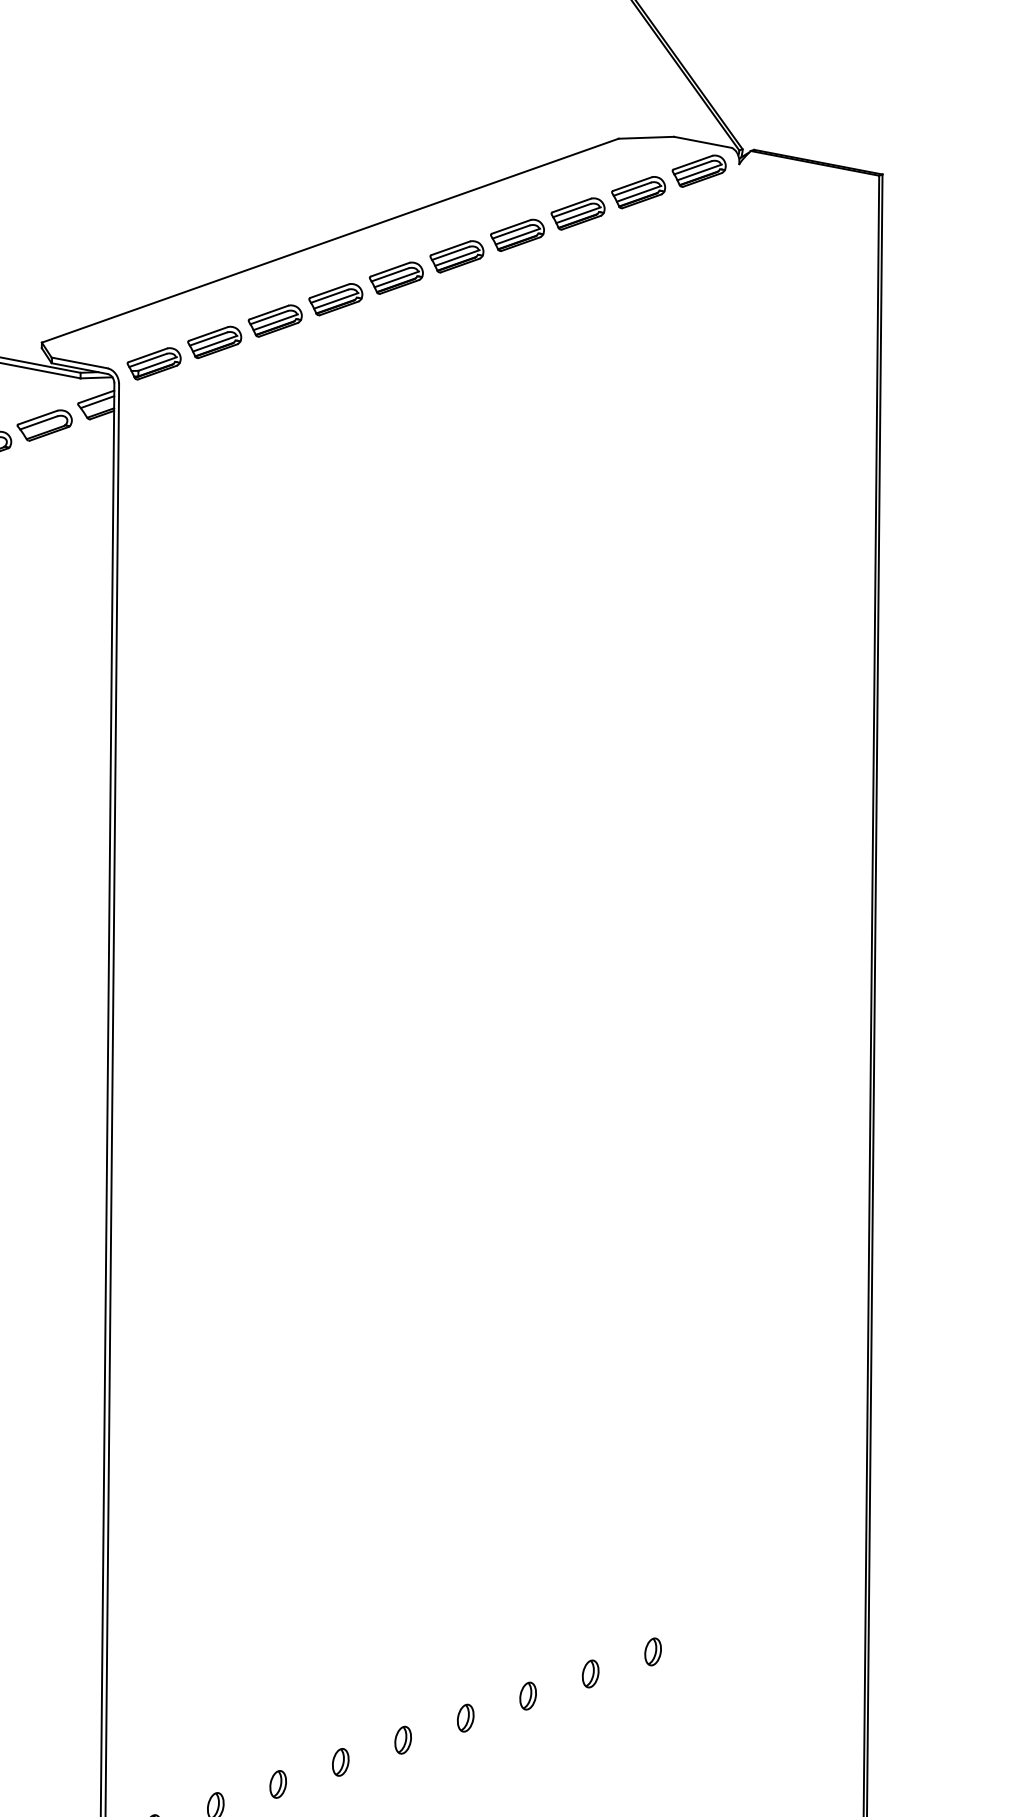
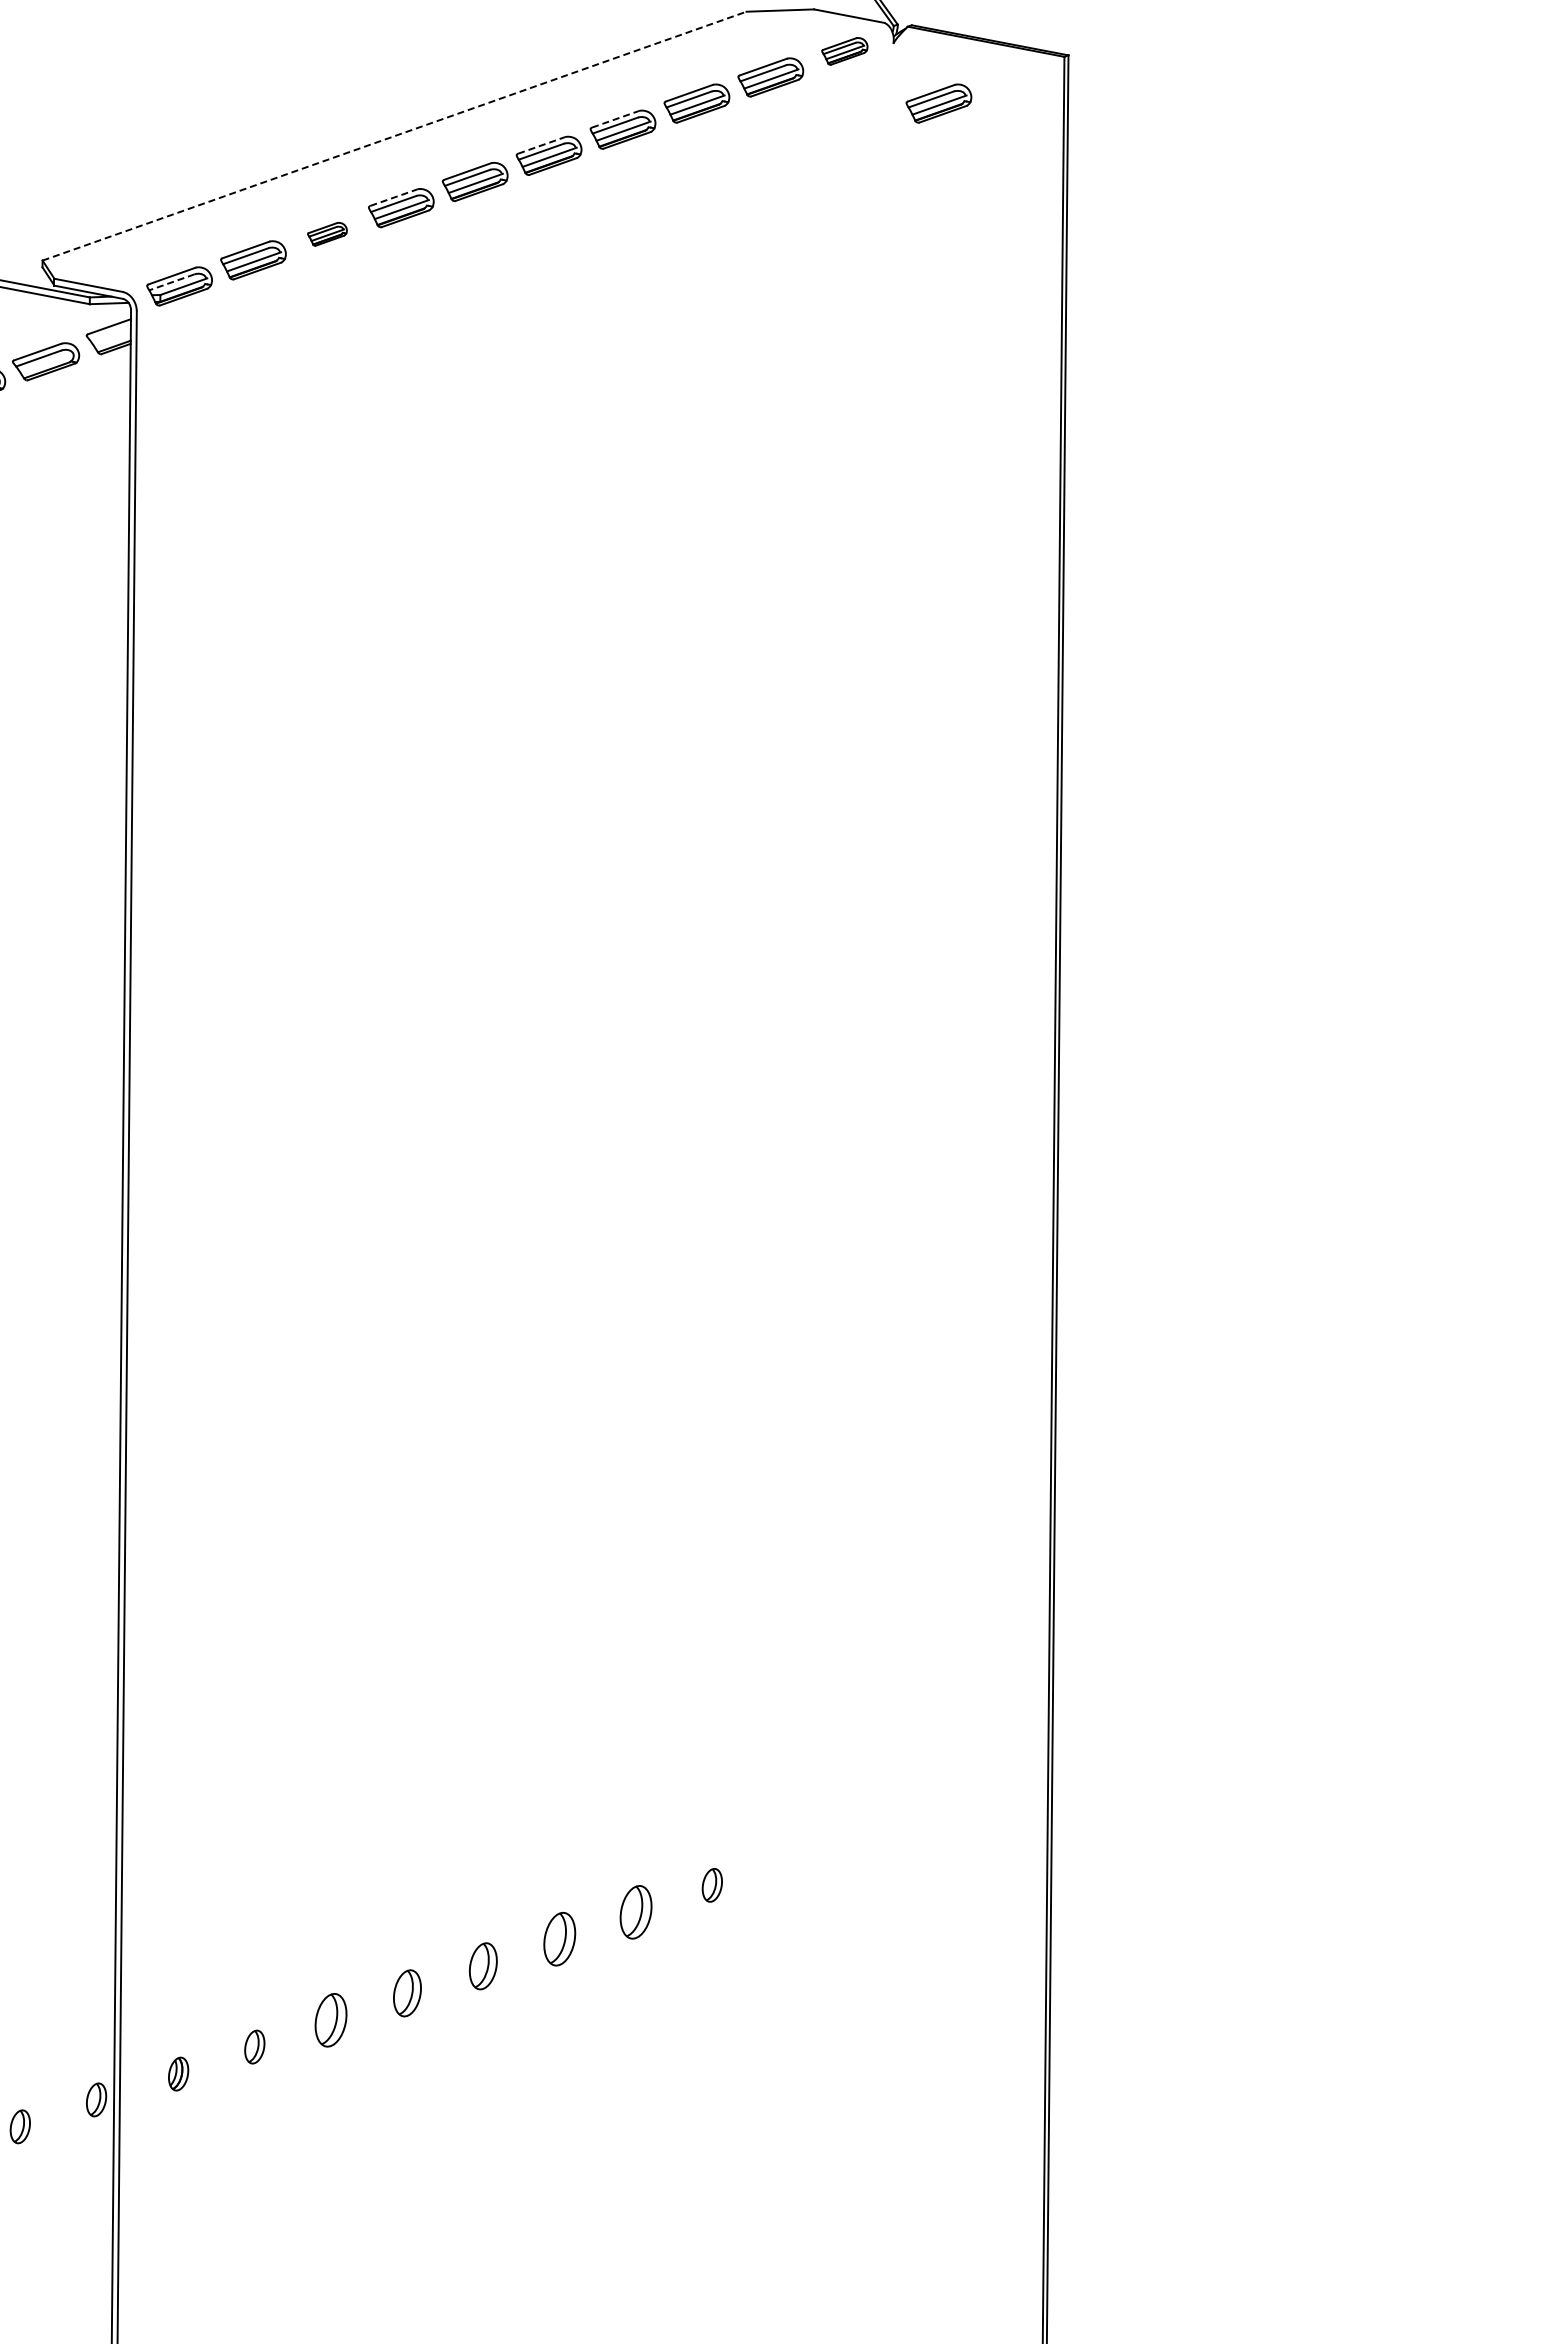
part: (698, 171) -> (844, 51), size x0.7
part: (776, 213) -> (938, 103), added
line: (511, 227) -> (615, 119), solid -> dashed
line: (331, 240) -> (395, 136), solid -> dashed
line: (450, 248) -> (541, 145), solid -> dashed
line: (329, 290) -> (393, 197), solid -> dashed
part: (275, 321) -> (327, 234), size x0.6
line: (147, 360) -> (171, 282), solid -> dashed
line: (97, 401) -> (110, 332), removed
part: (653, 1651) -> (788, 1858), removed
part: (527, 1696) -> (635, 1912), size x1.6
part: (465, 1718) -> (559, 1939), size x1.6
part: (403, 1739) -> (483, 1965), size x1.4
part: (340, 1761) -> (406, 1992), size x1.4
part: (277, 1783) -> (330, 2019), size x1.6

